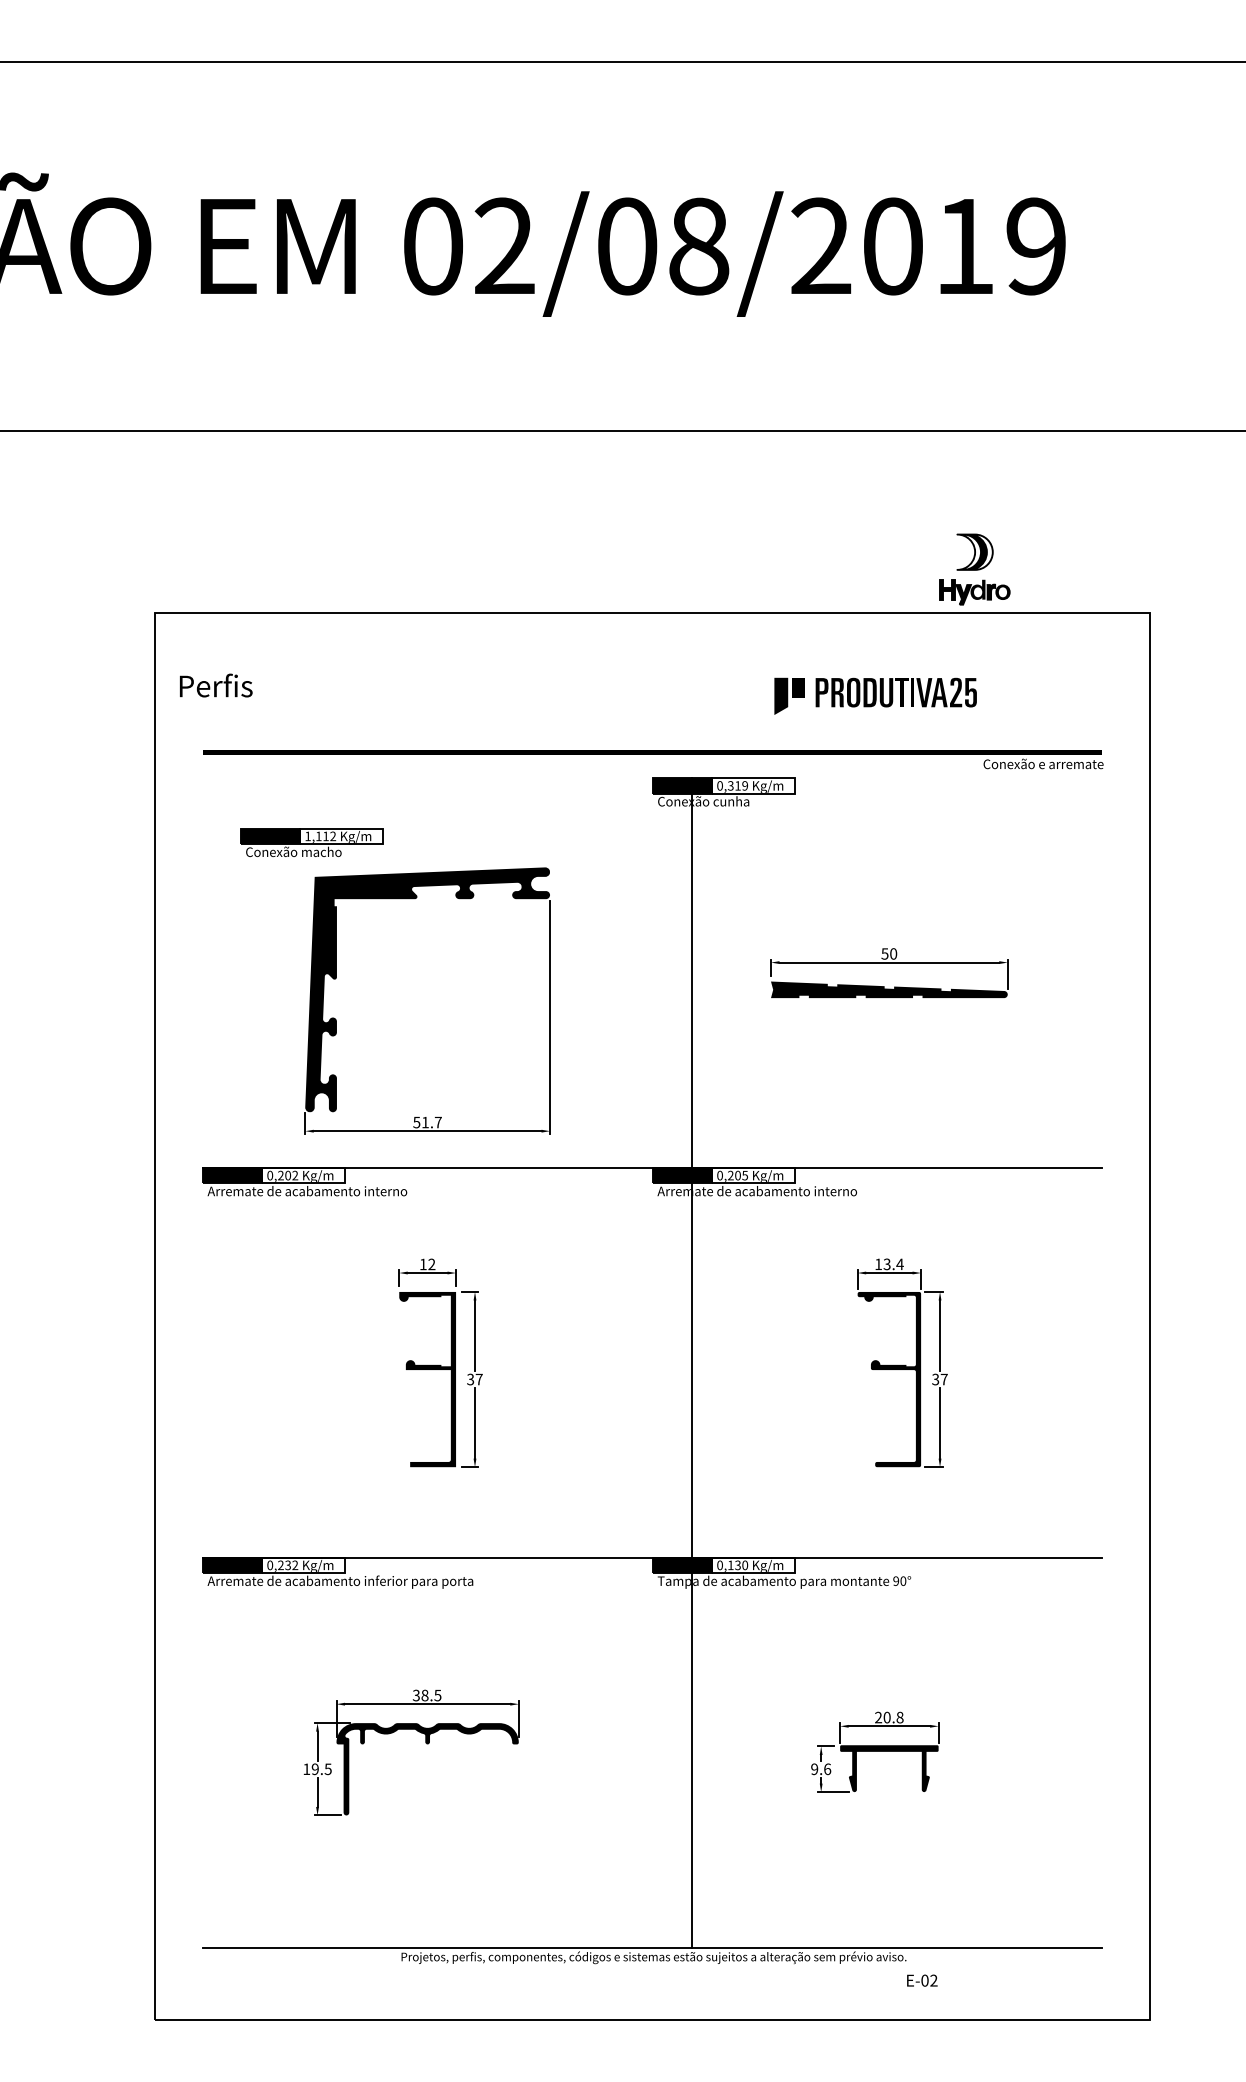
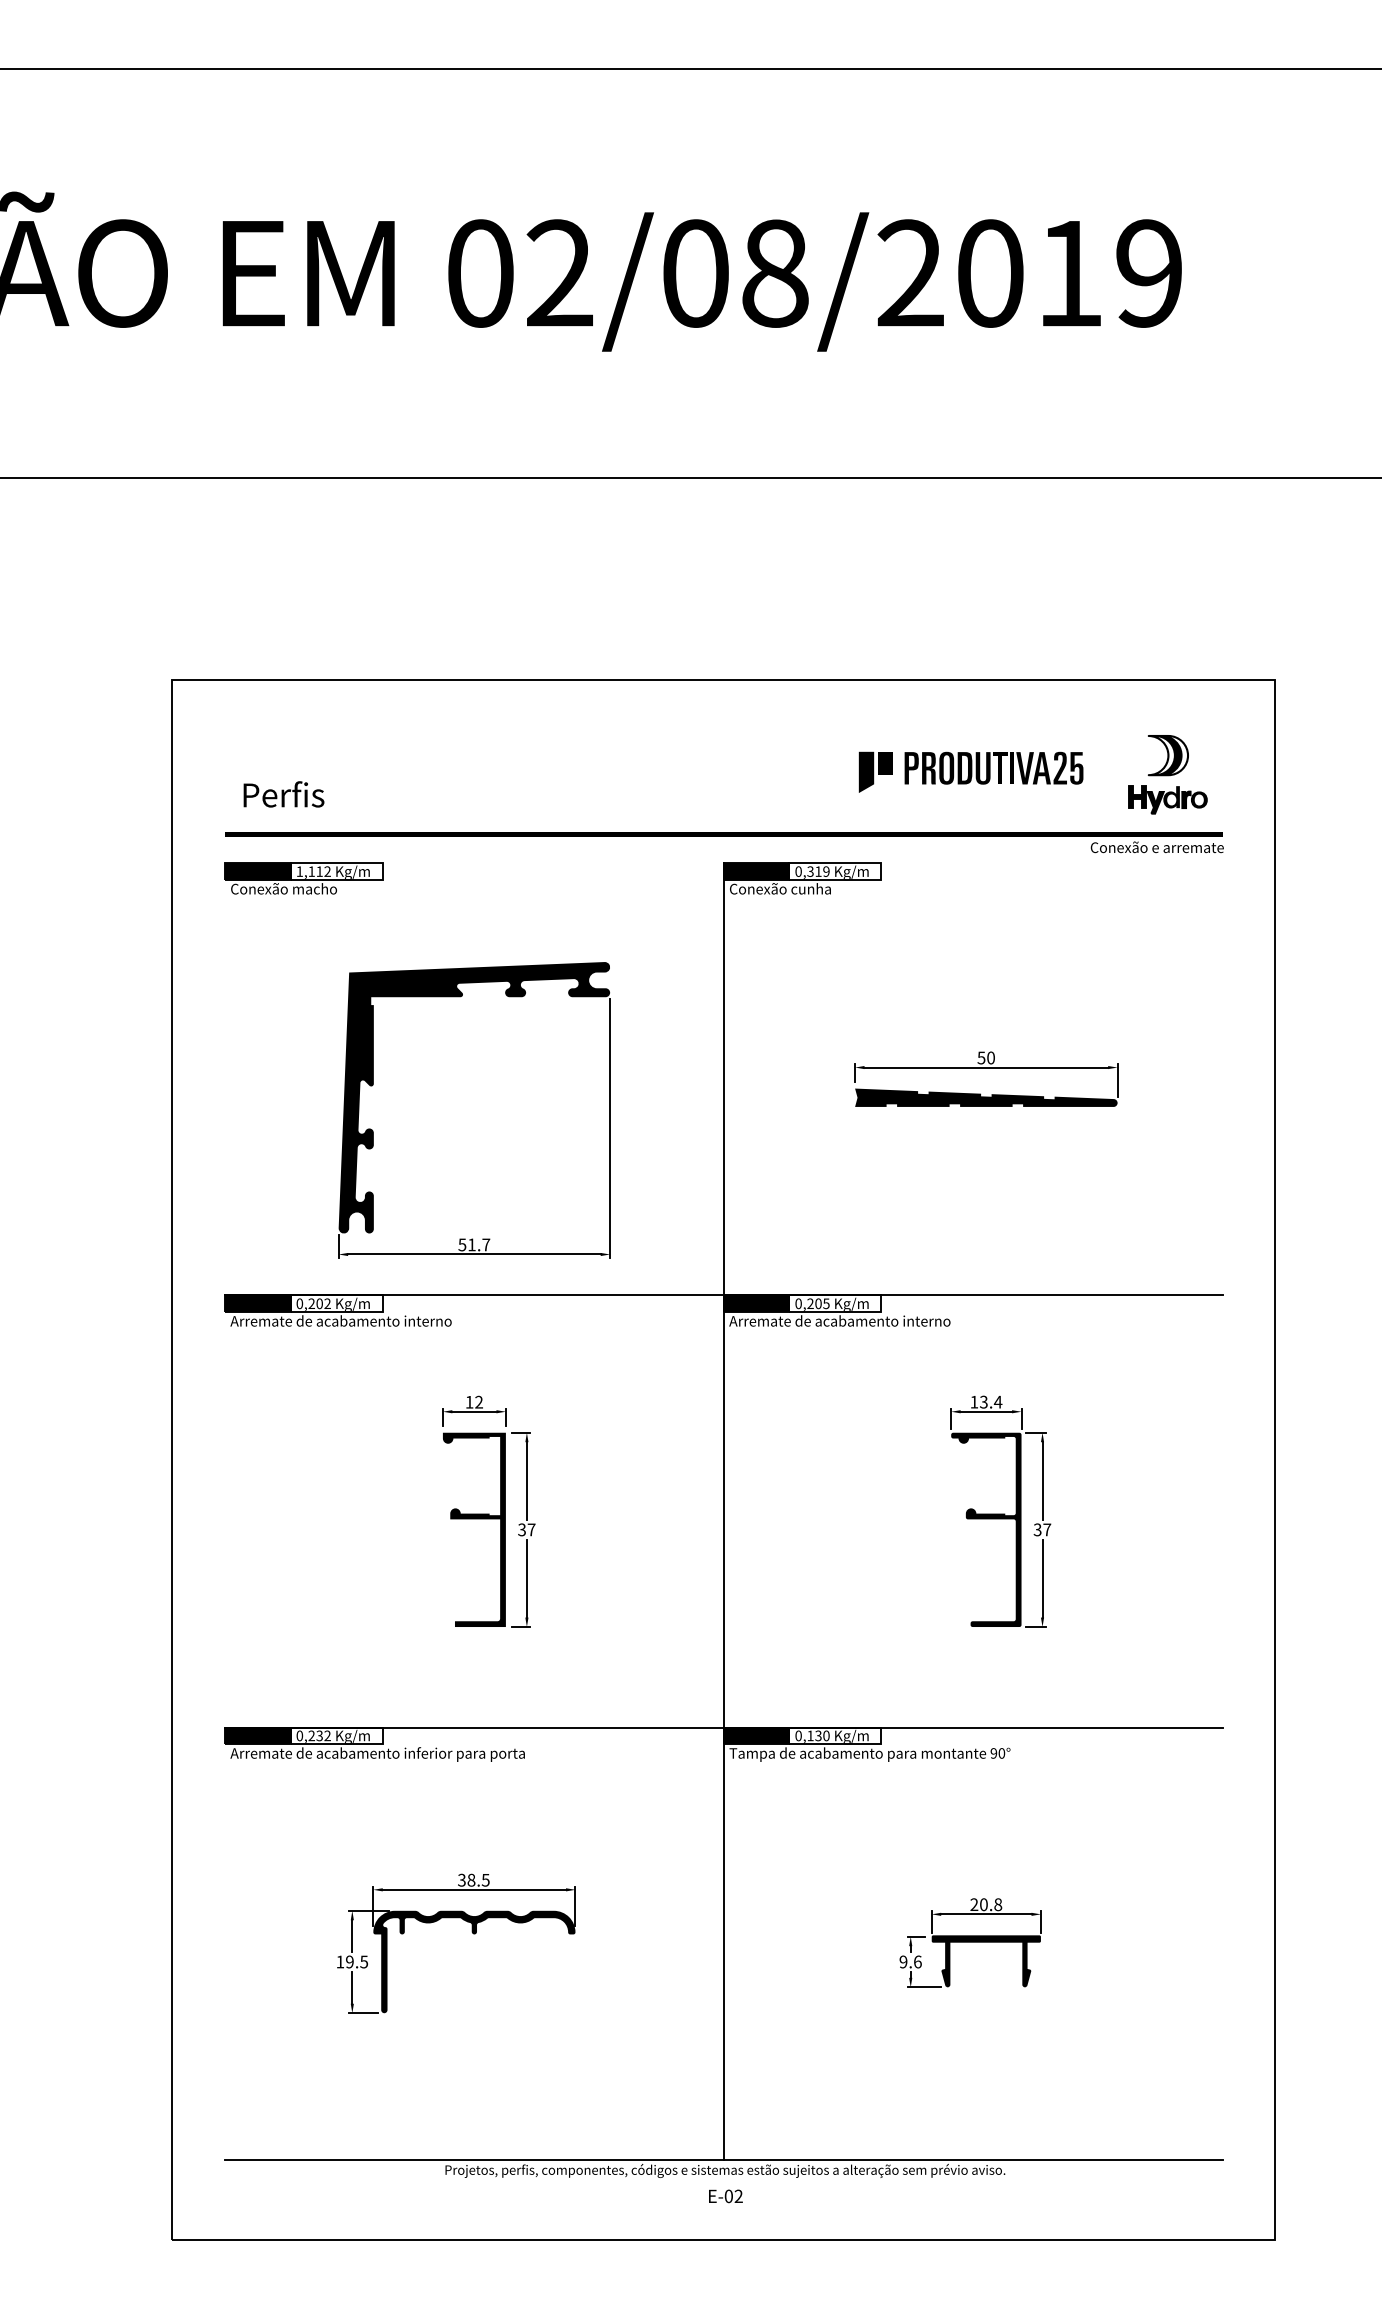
part: (974, 569) -> (1167, 774), moved
text: (215, 685) -> (283, 794), moved
part: (311, 842) -> (303, 878), moved
line: (691, 1362) -> (723, 1511), moved
text: (921, 1980) -> (725, 2196), moved

